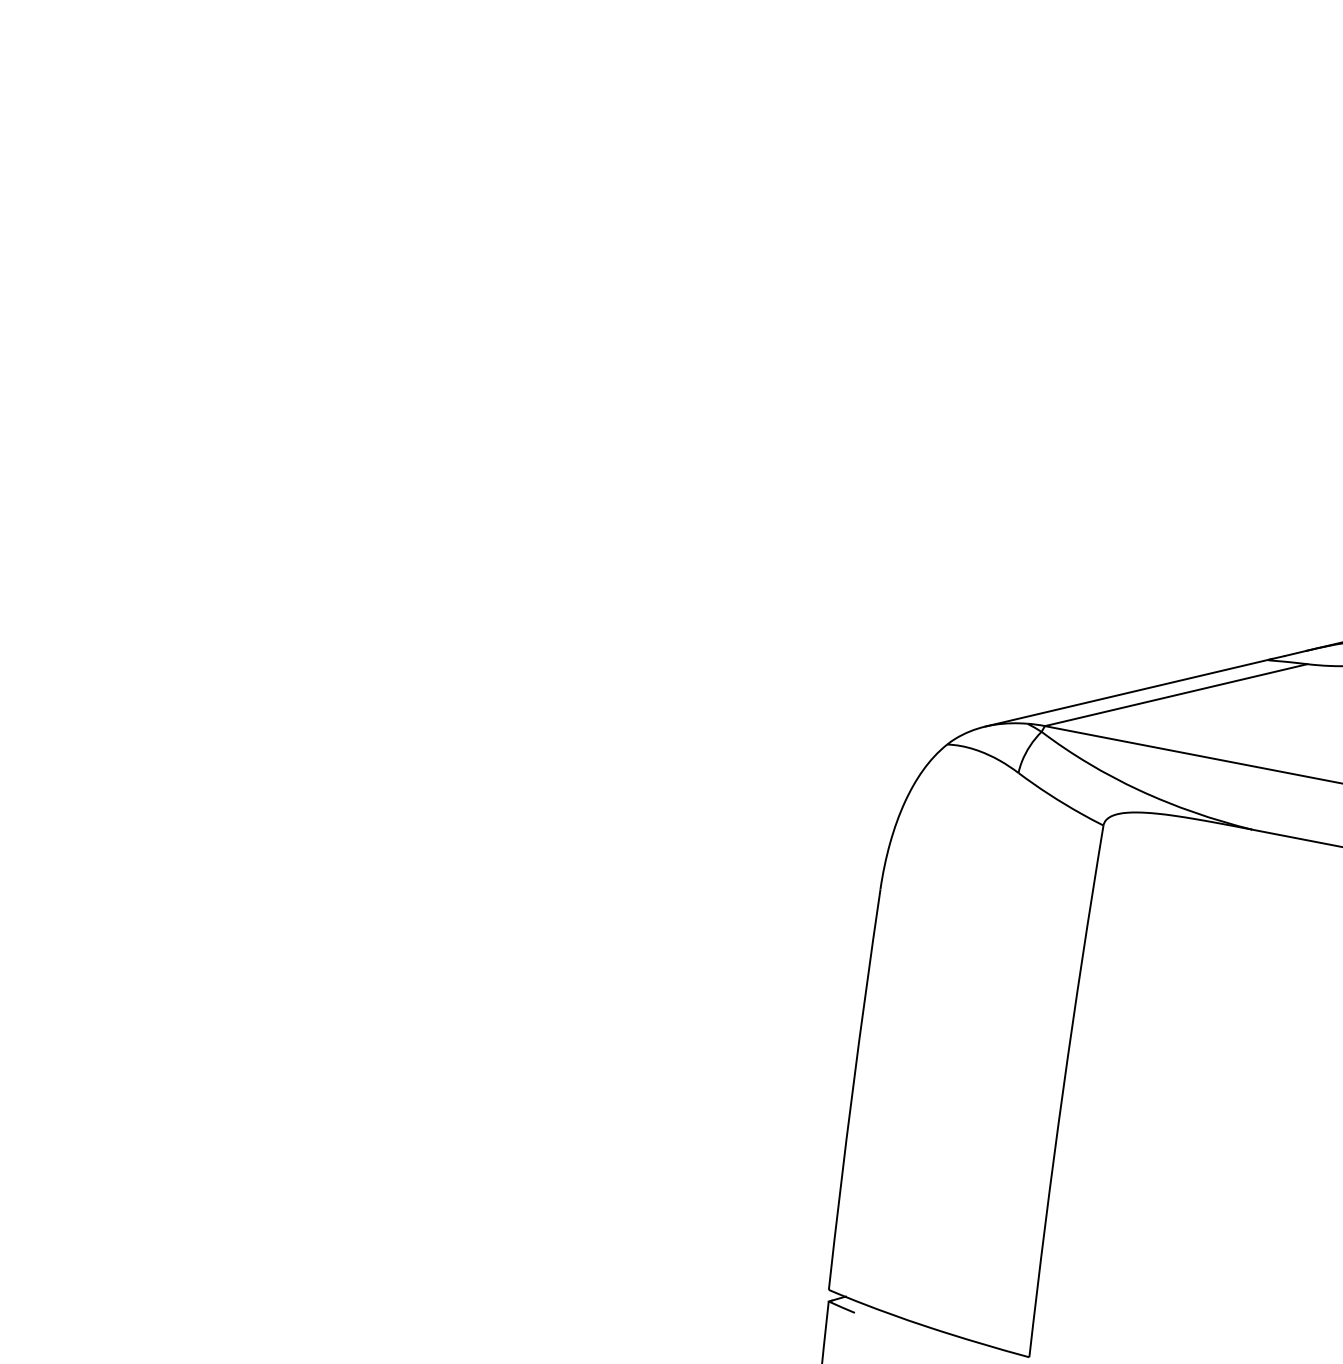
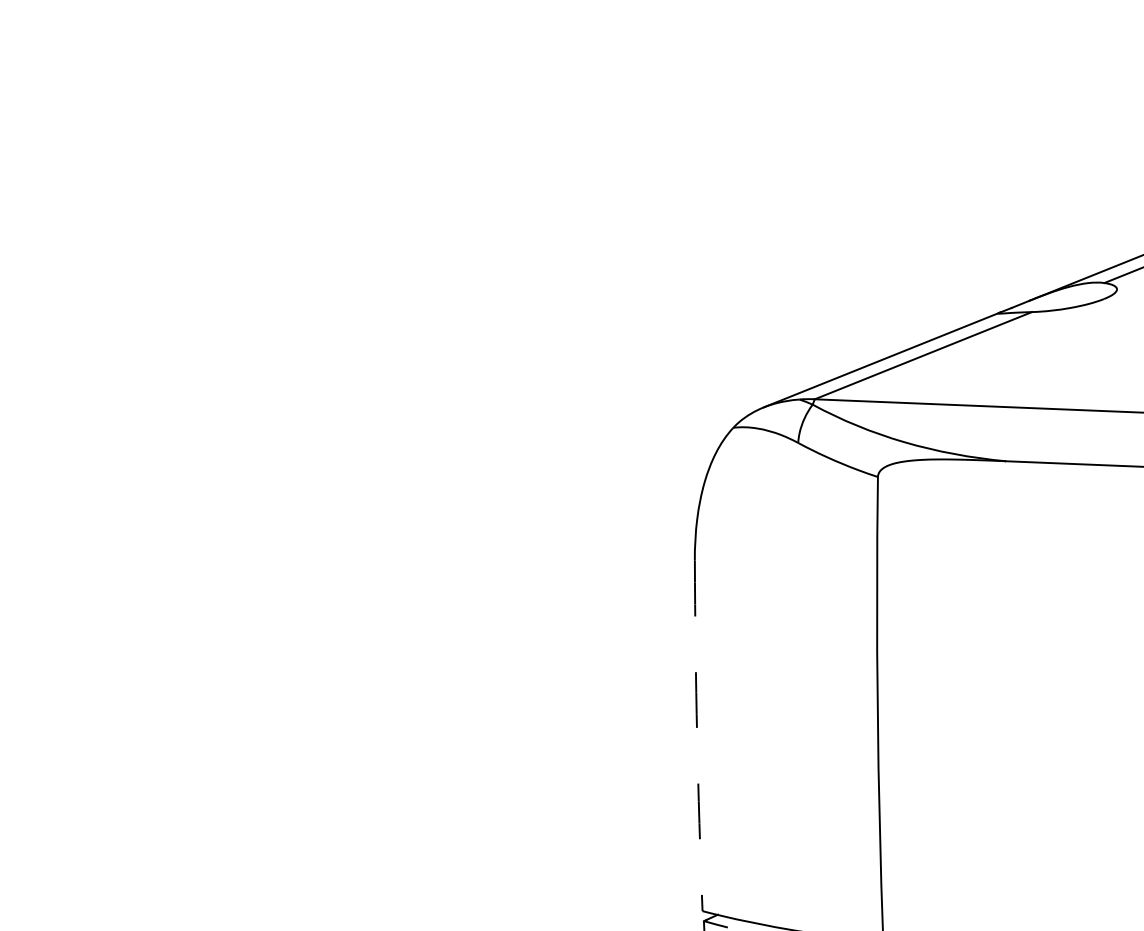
arc: (852, 1089) -> (696, 736), solid -> dashed

